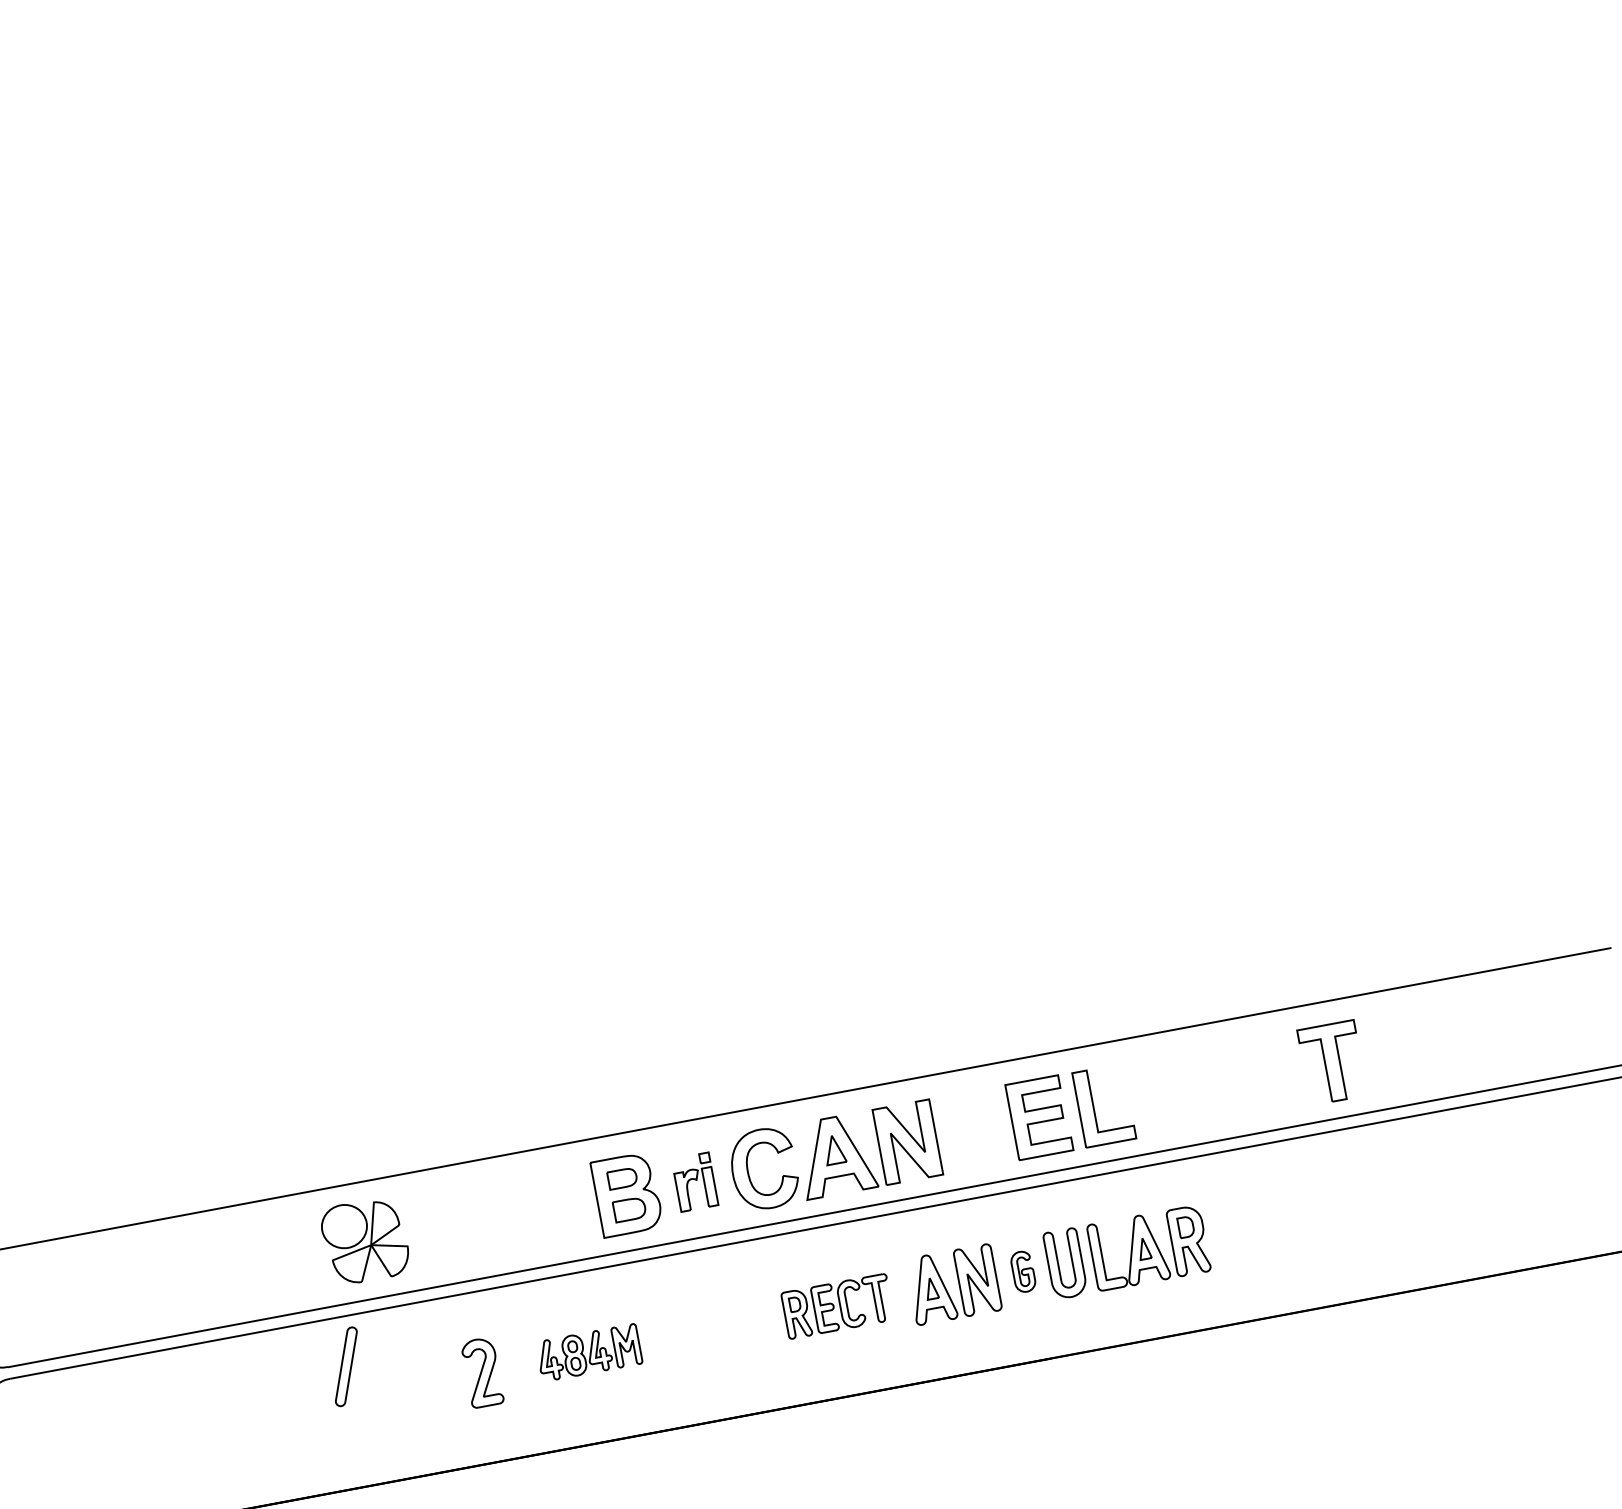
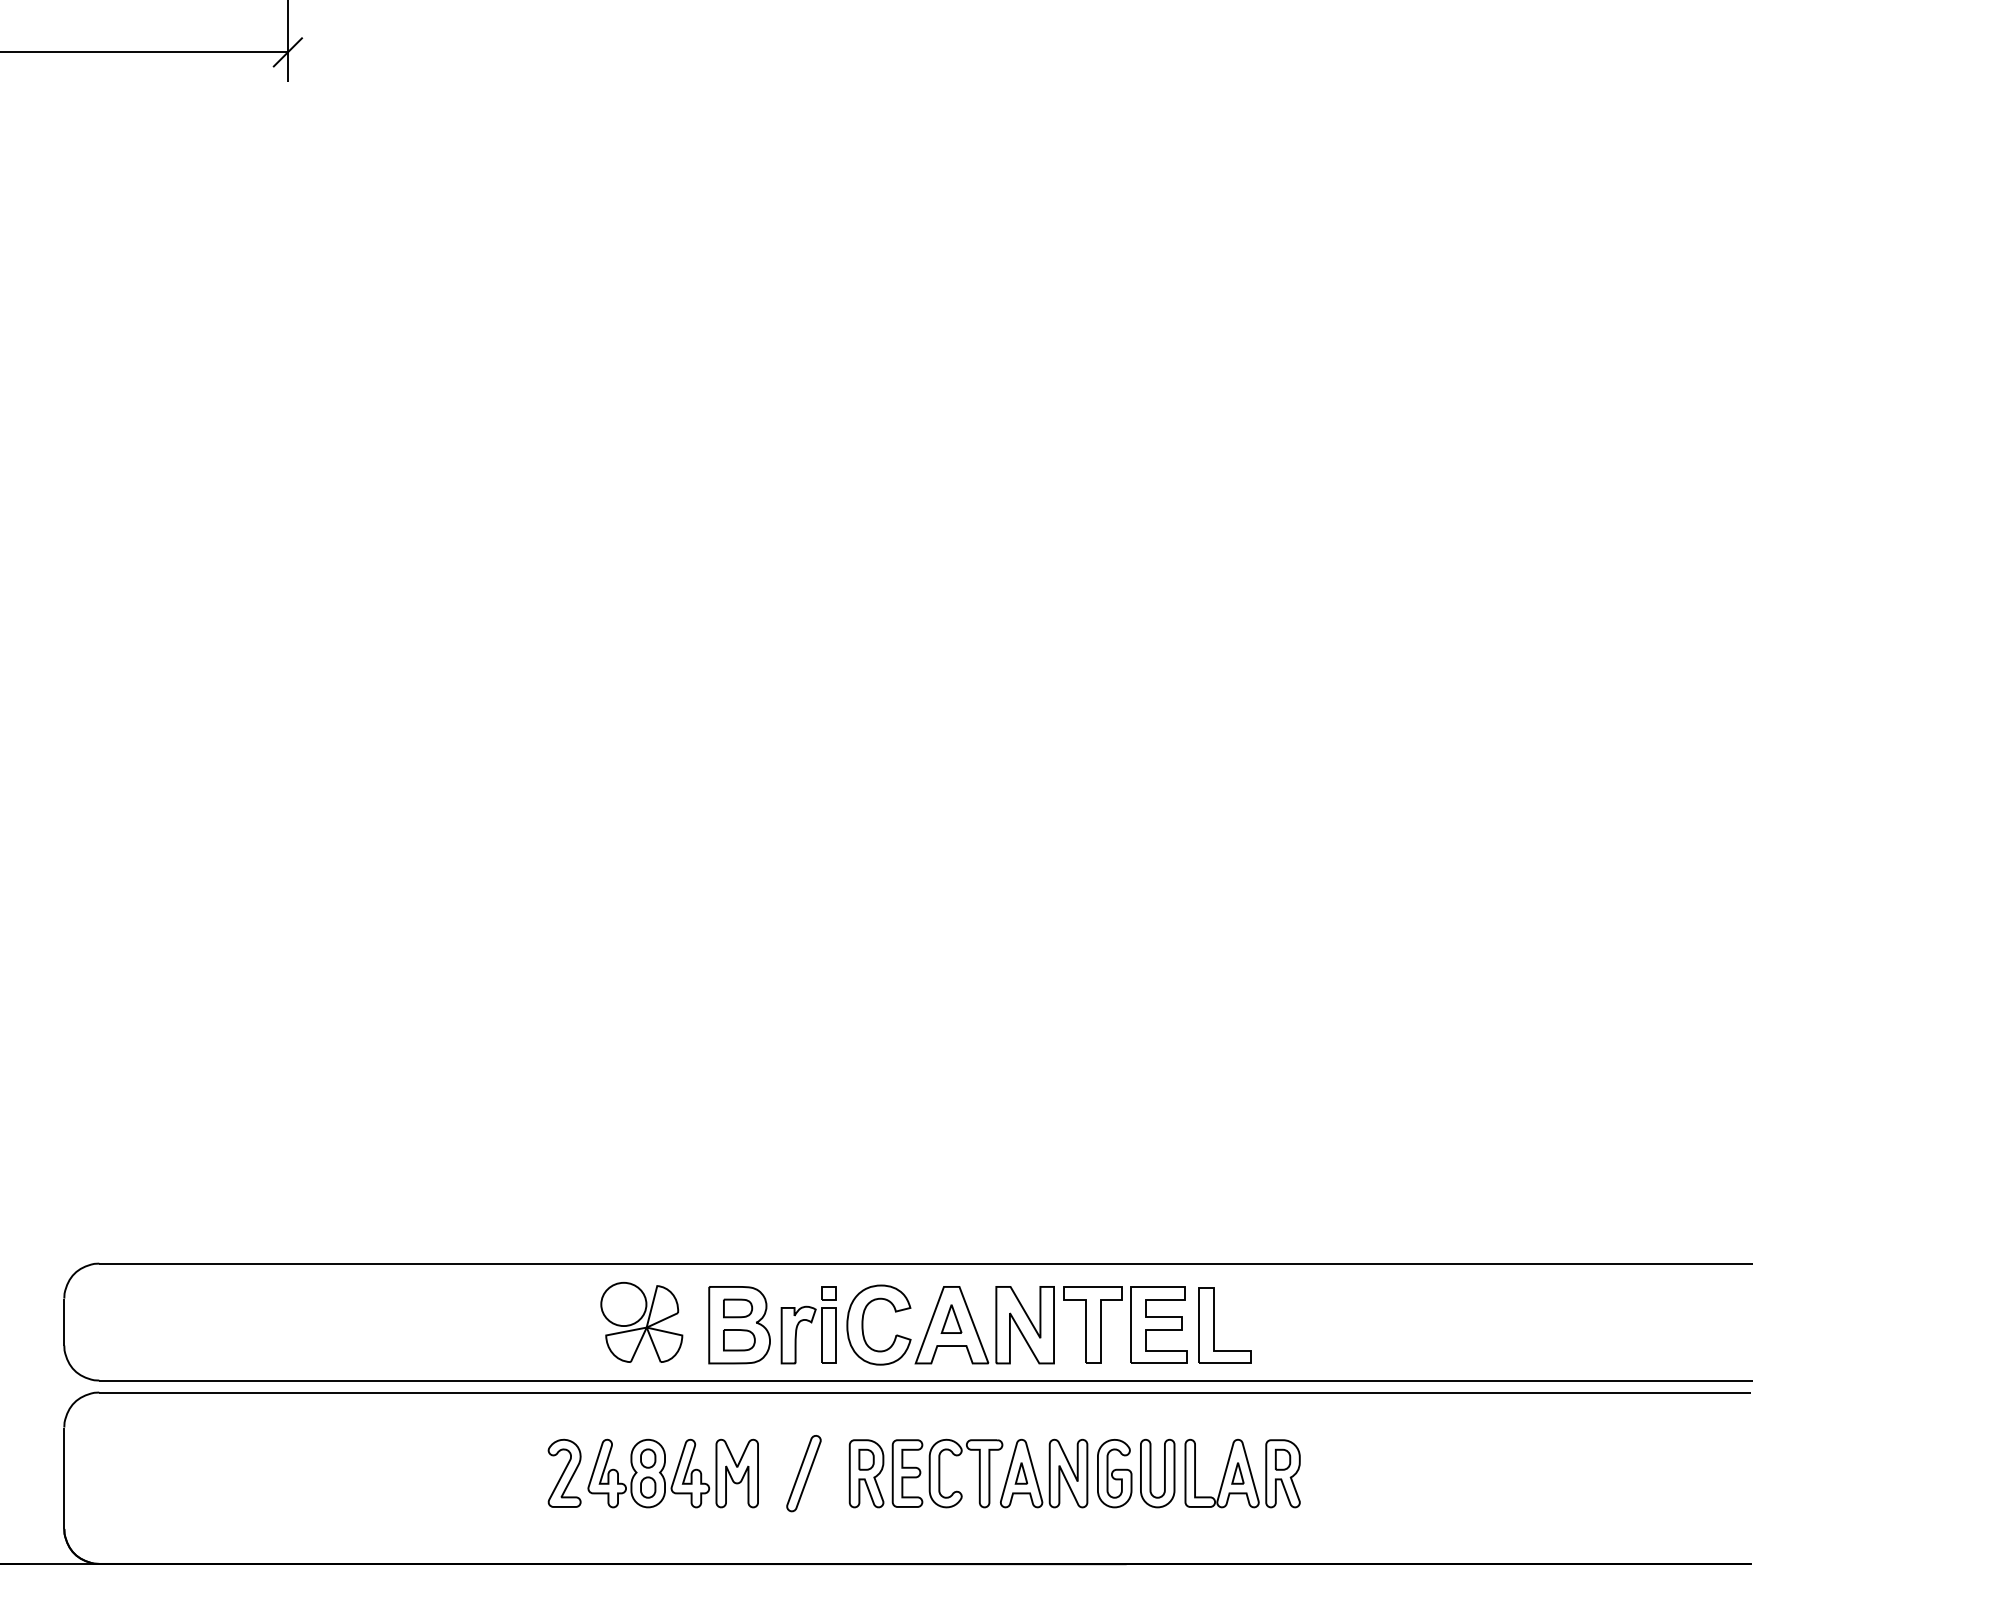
part: (1331, 1062) -> (1092, 1324), moved
part: (694, 1182) -> (808, 1325), size x1.43
part: (365, 1241) -> (641, 1322), moved
part: (1022, 1271) -> (1114, 1473), size x1.67
part: (837, 1306) -> (925, 1473), size x1.43
part: (588, 1352) -> (672, 1473), size x1.67
part: (345, 1366) -> (803, 1473), moved

